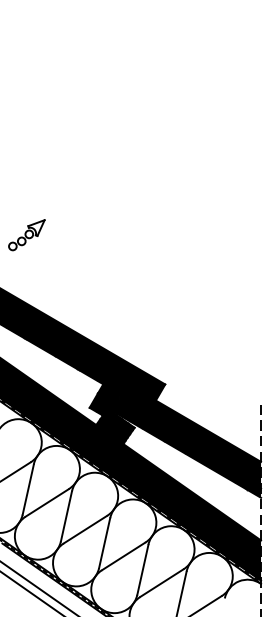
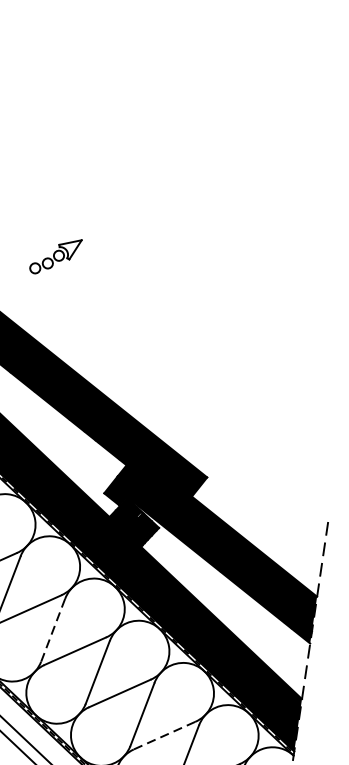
line: (66, 516) -> (53, 630), solid -> dashed
line: (161, 583) -> (164, 735), solid -> dashed

